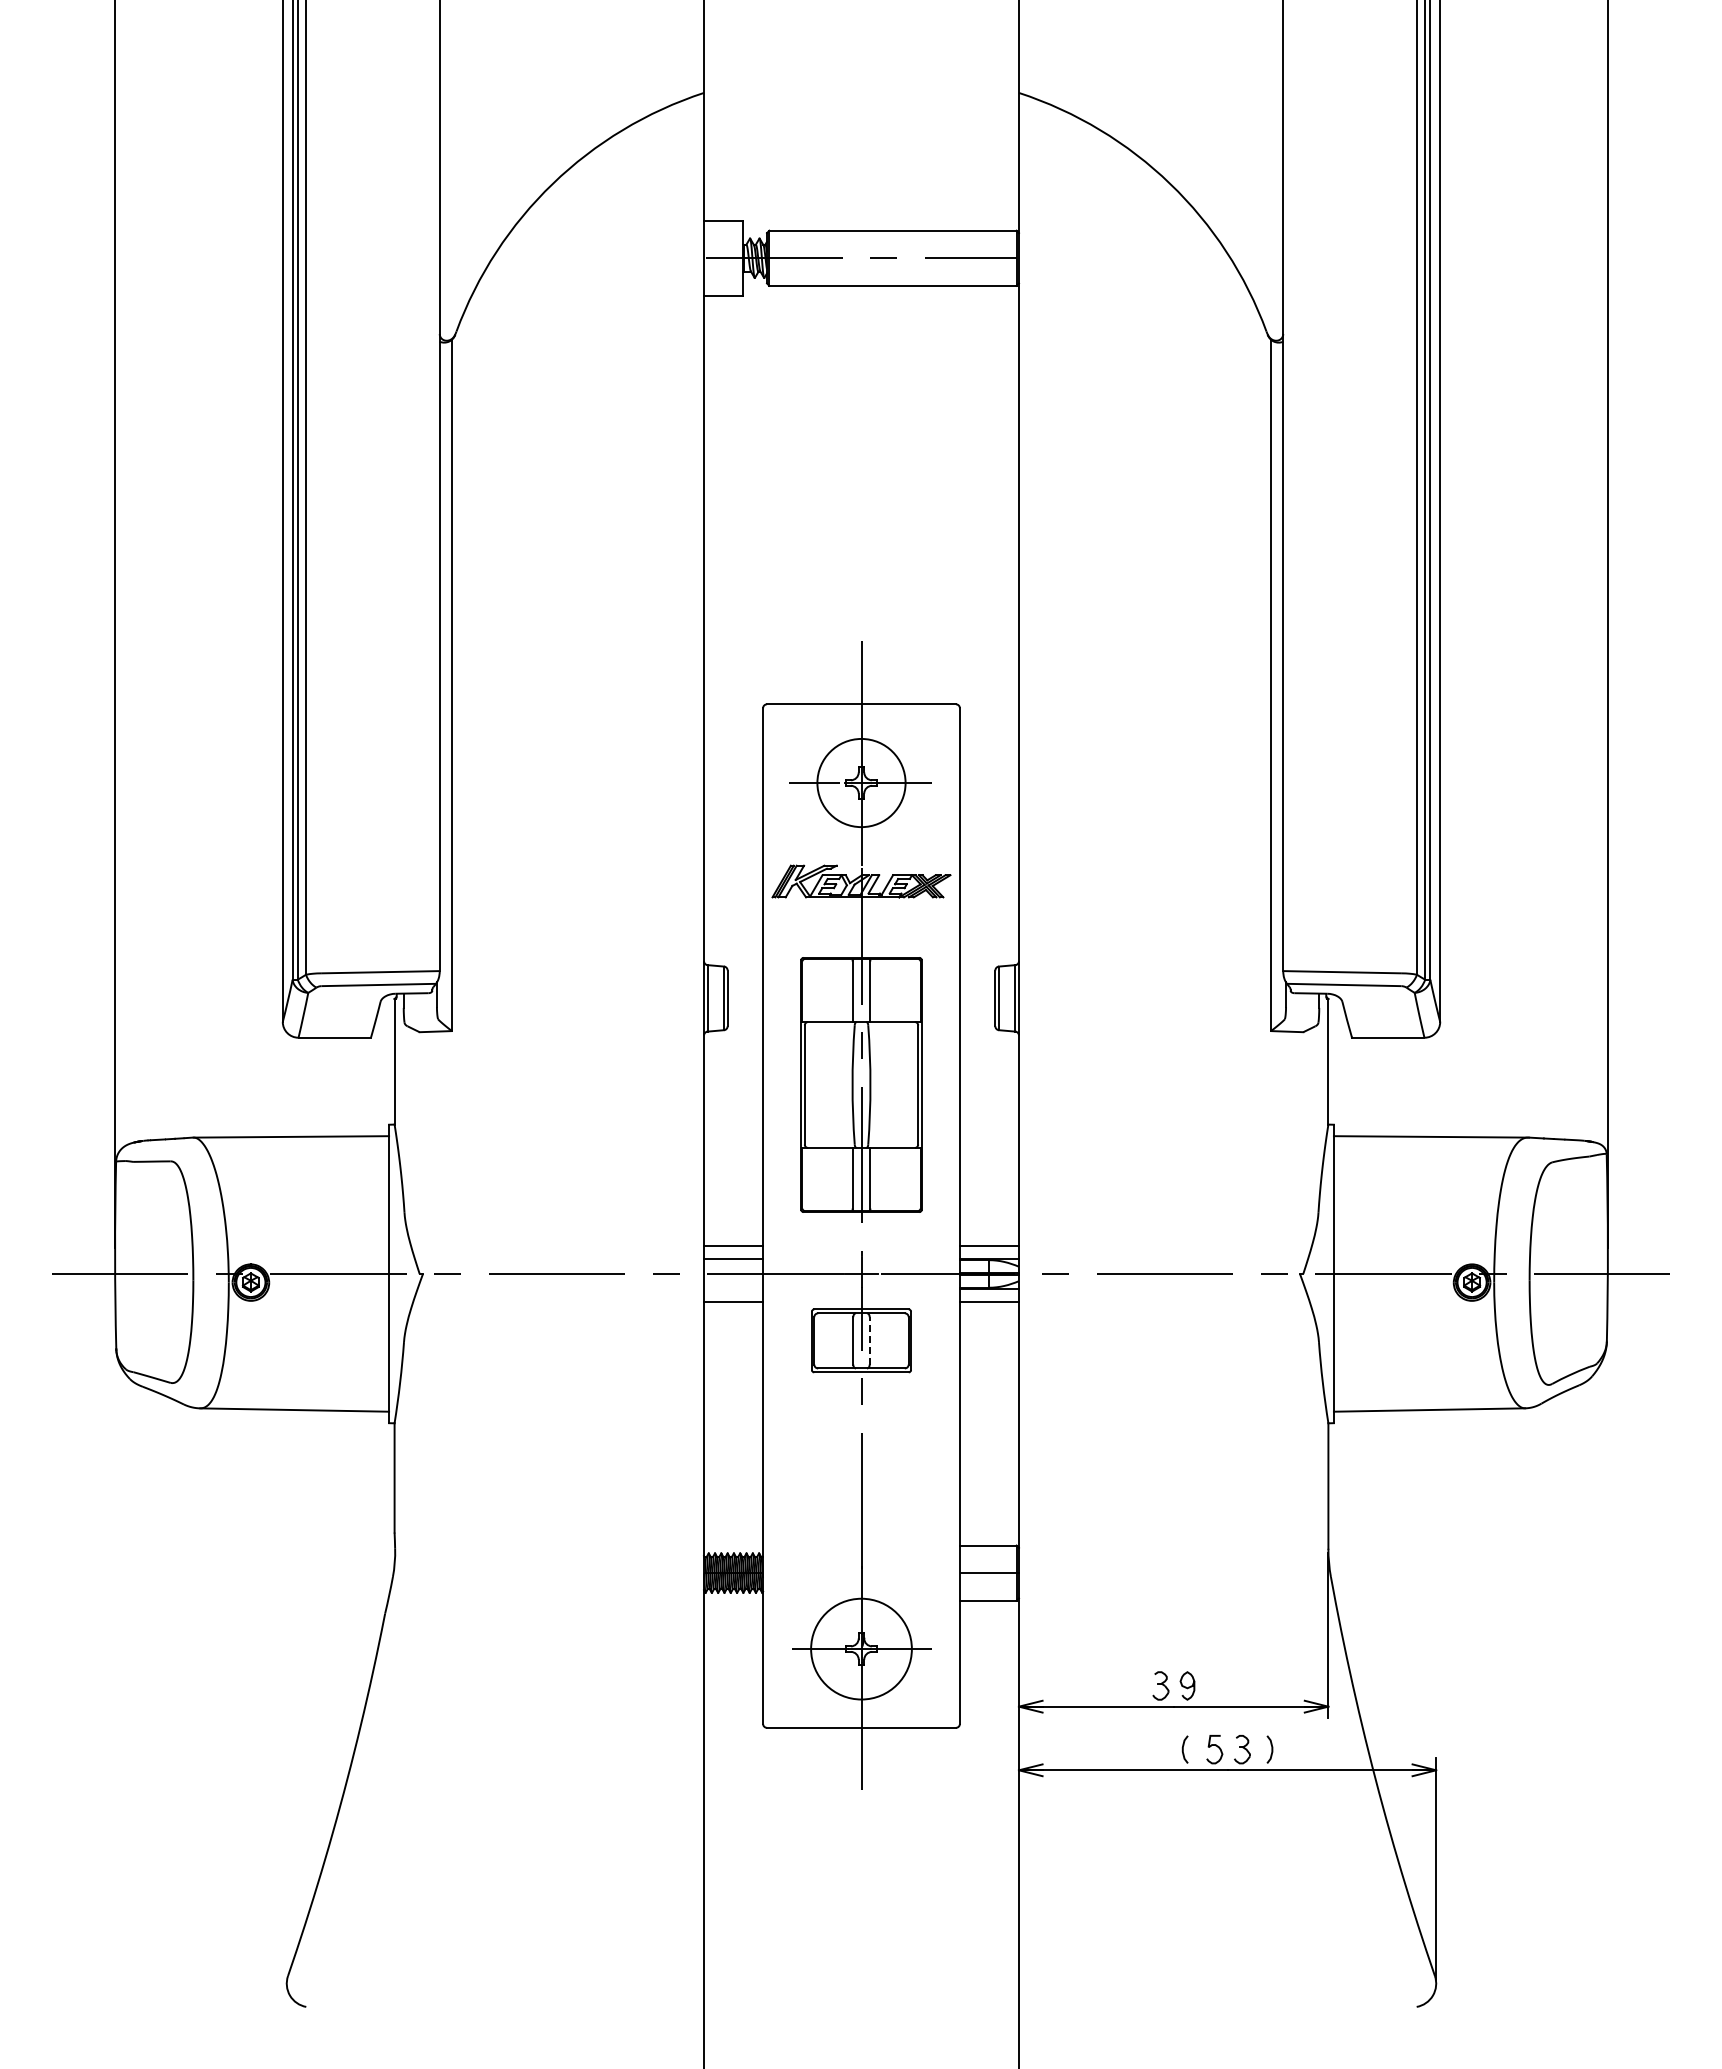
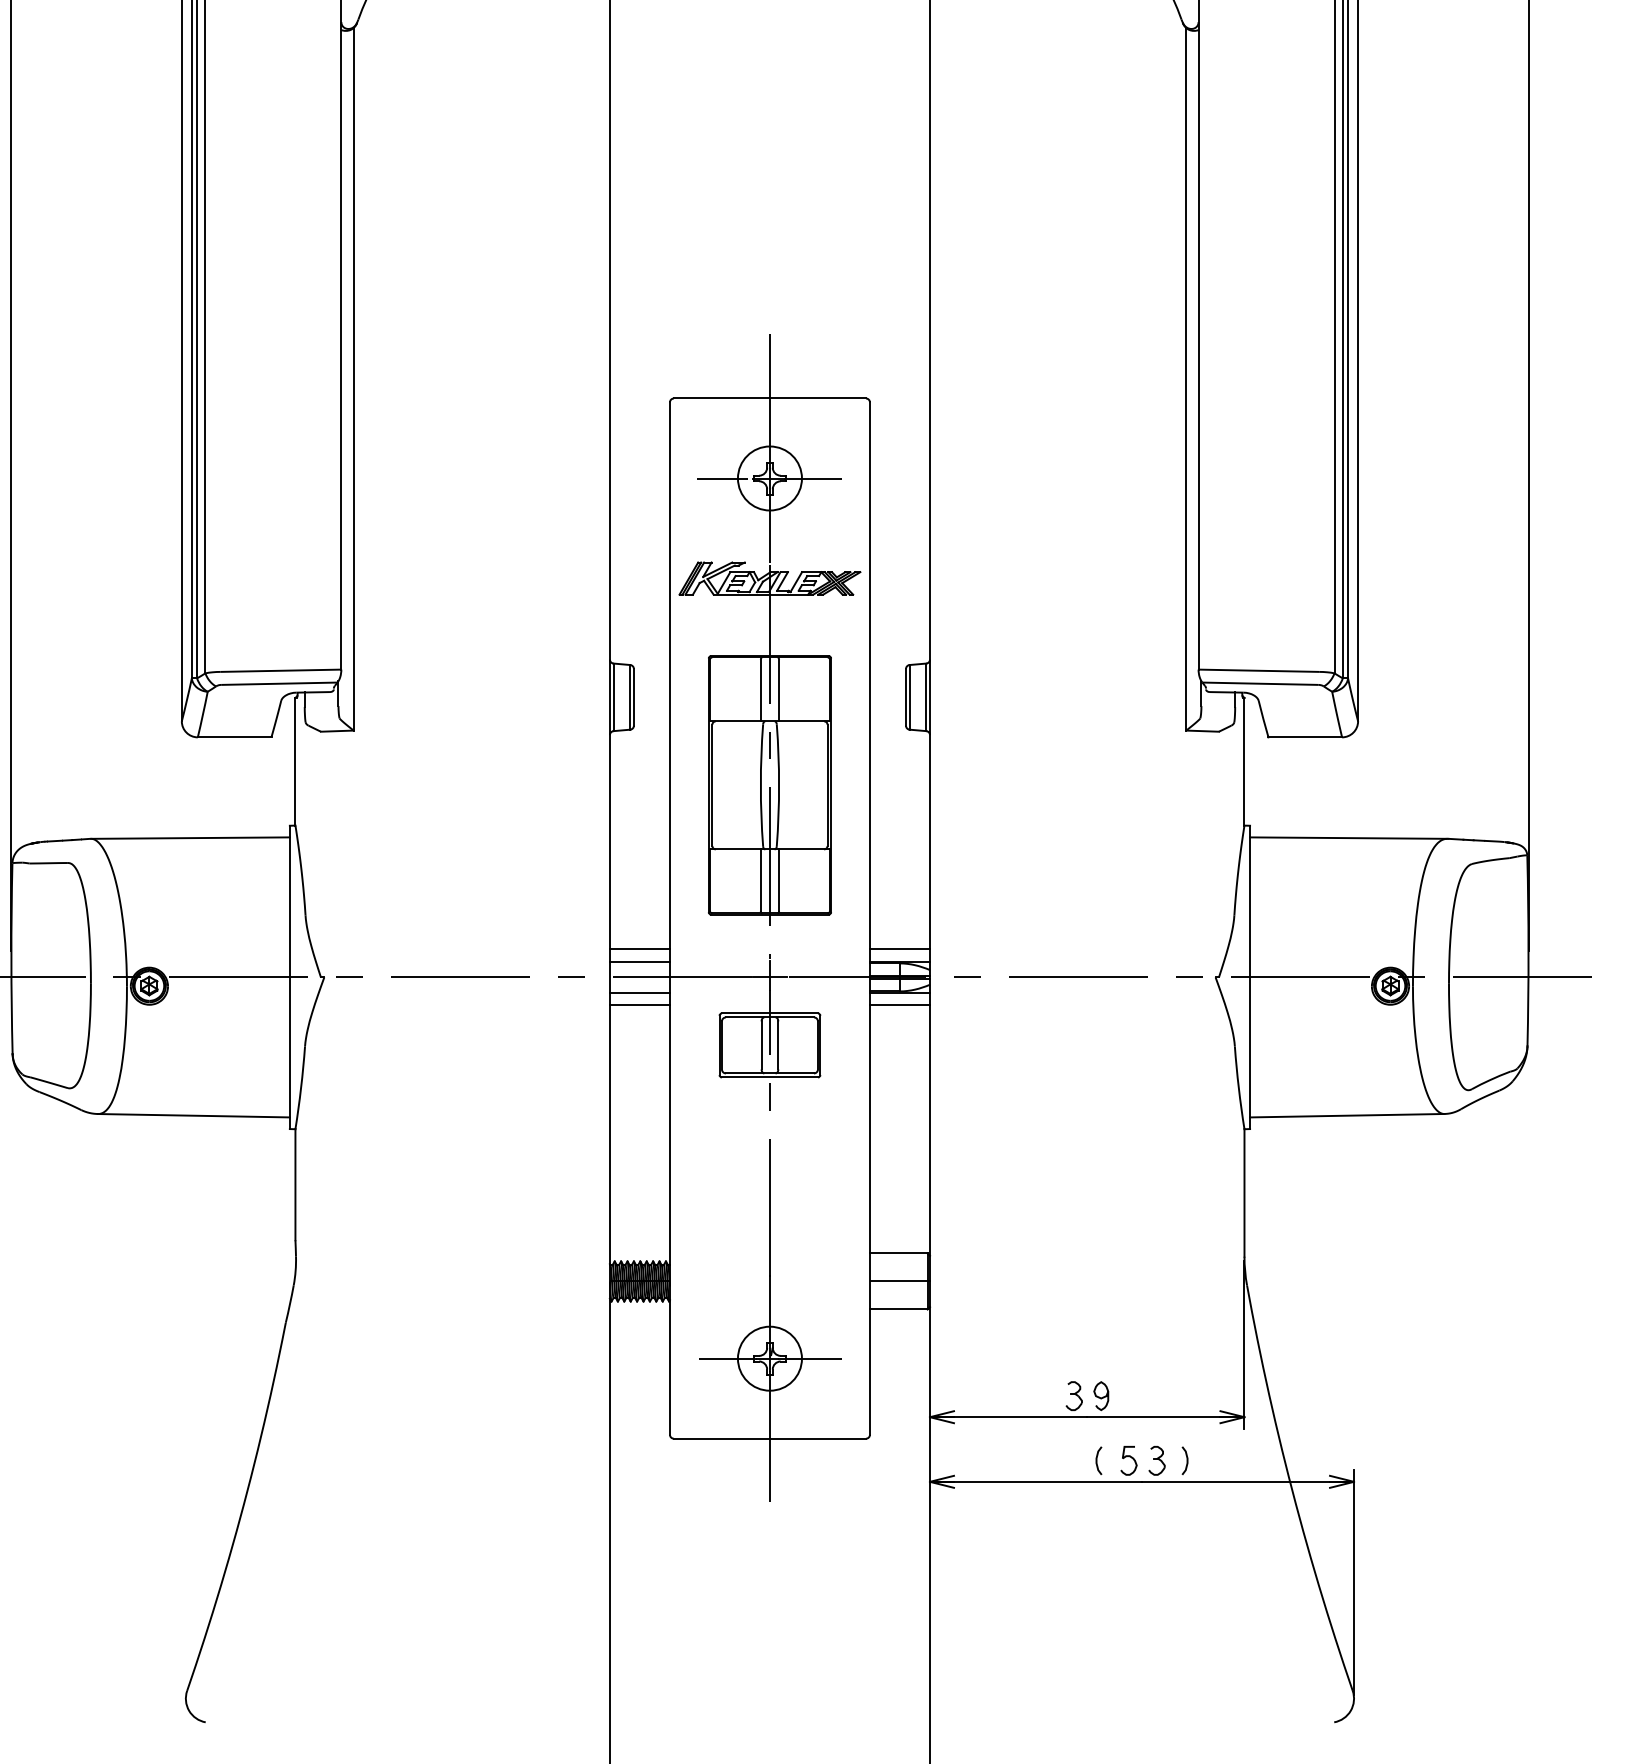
circle: (861, 782) -> (769, 477), size x0.71
line: (733, 1289) -> (639, 993), added
line: (869, 1340) -> (778, 1045), dashed -> solid
circle: (861, 1648) -> (769, 1358), size x0.62

